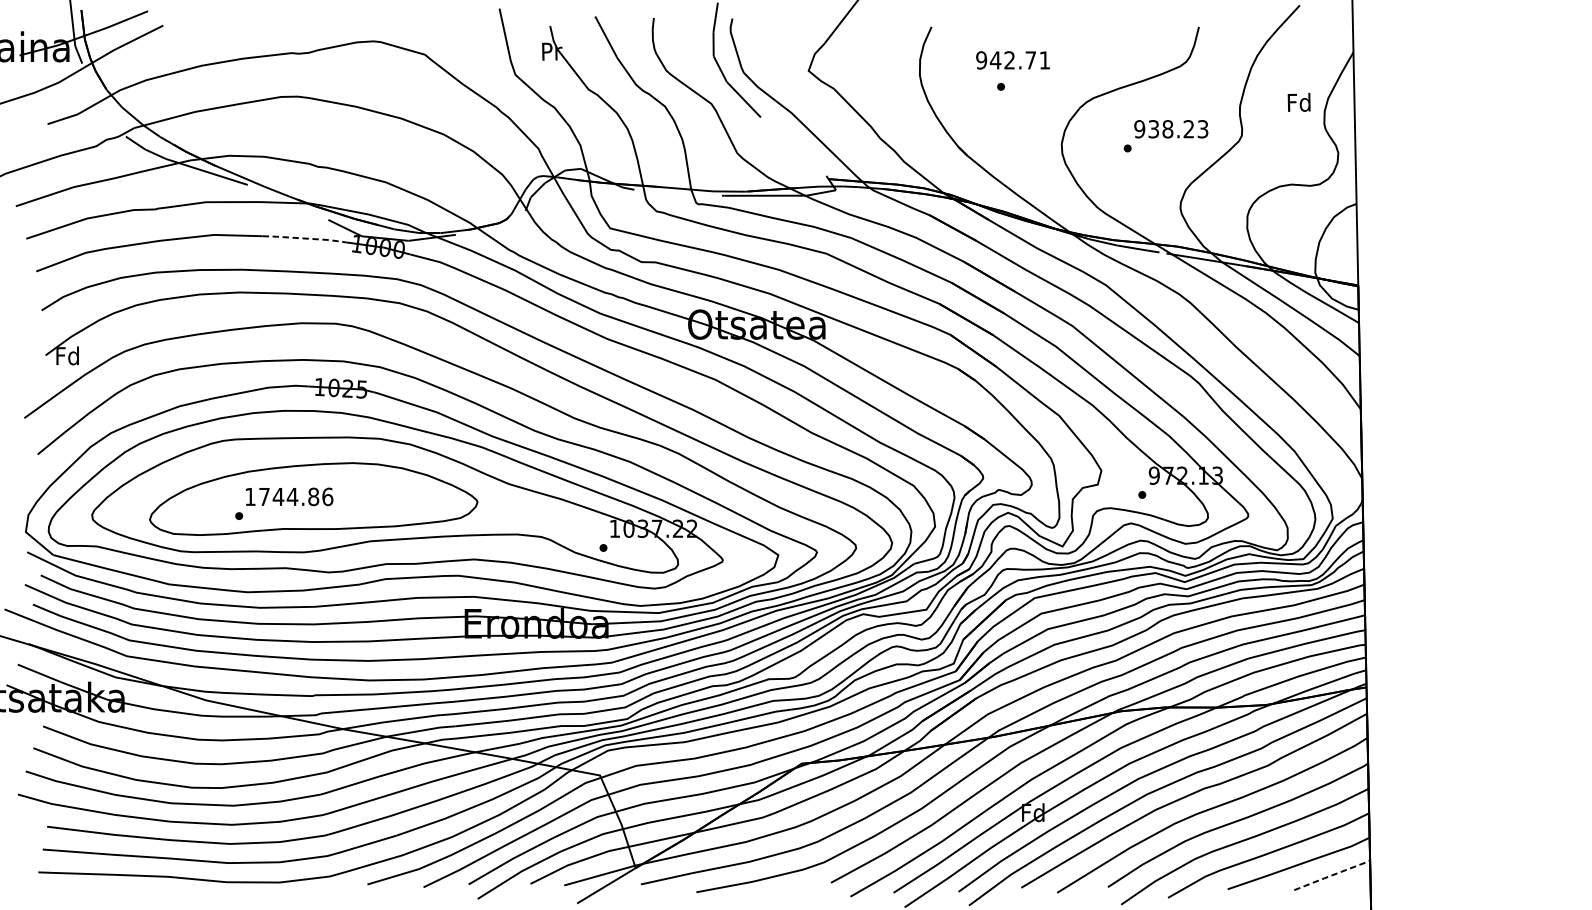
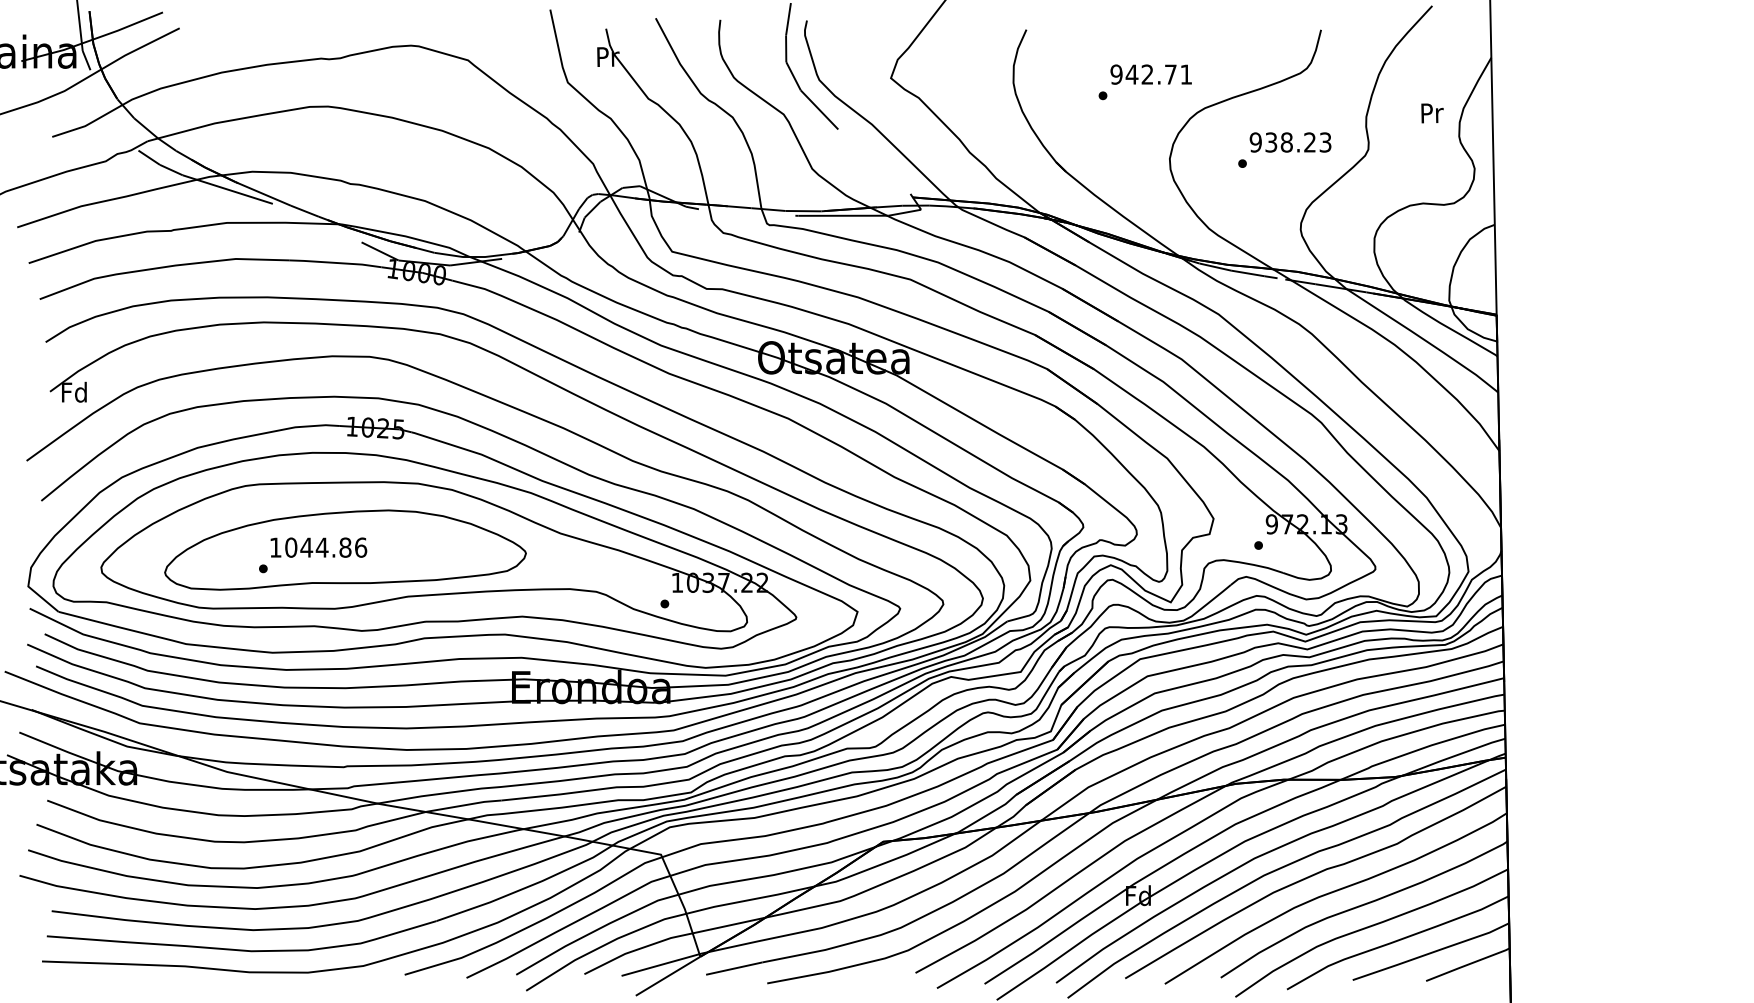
text: (1012, 60) -> (1150, 74), moved
text: (1299, 102) -> (1431, 112), Fd -> Pr
line: (304, 238) -> (335, 262), dashed -> solid
text: (264, 496) -> (291, 547), 1744.86 -> 1044.86
line: (1332, 875) -> (1468, 964), dashed -> solid

